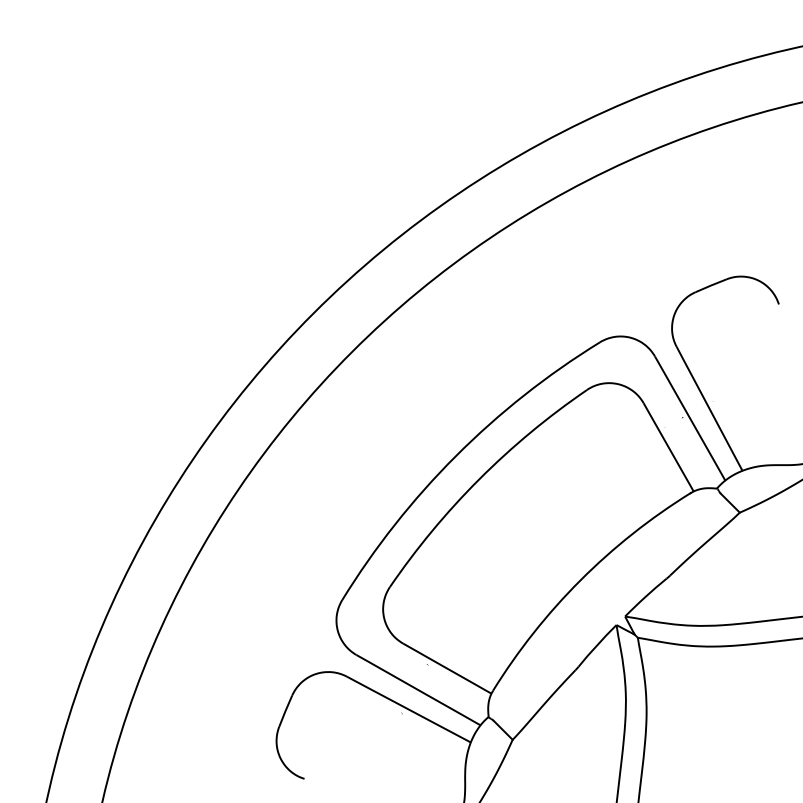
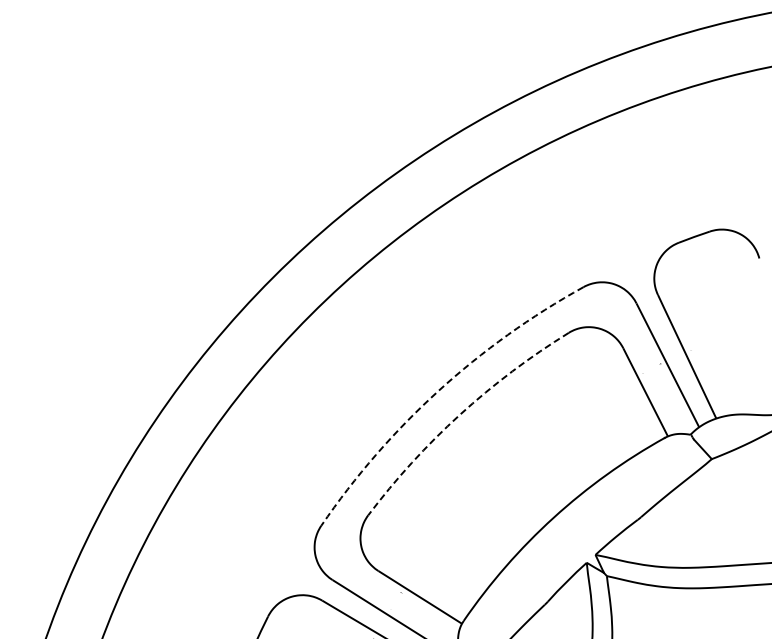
arc: (456, 456) -> (438, 391), solid -> dashed
arc: (479, 479) -> (460, 414), solid -> dashed

